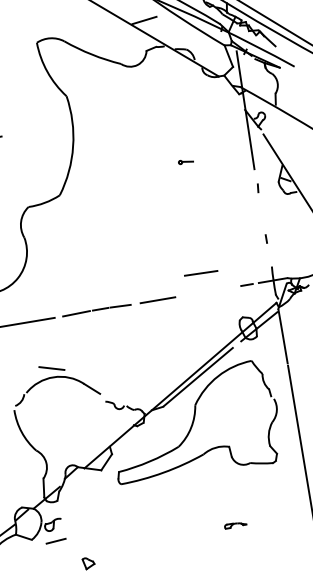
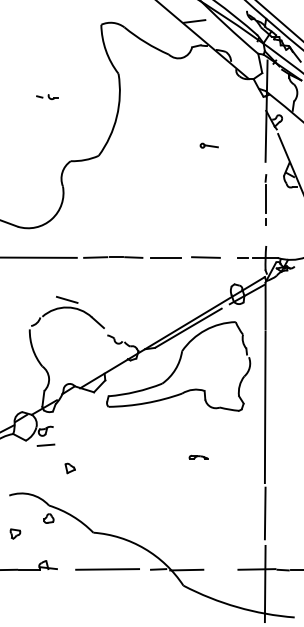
part: (185, 161) -> (208, 145), size x1.43
line: (261, 212) -> (265, 199), added
line: (200, 273) -> (205, 257), moved

